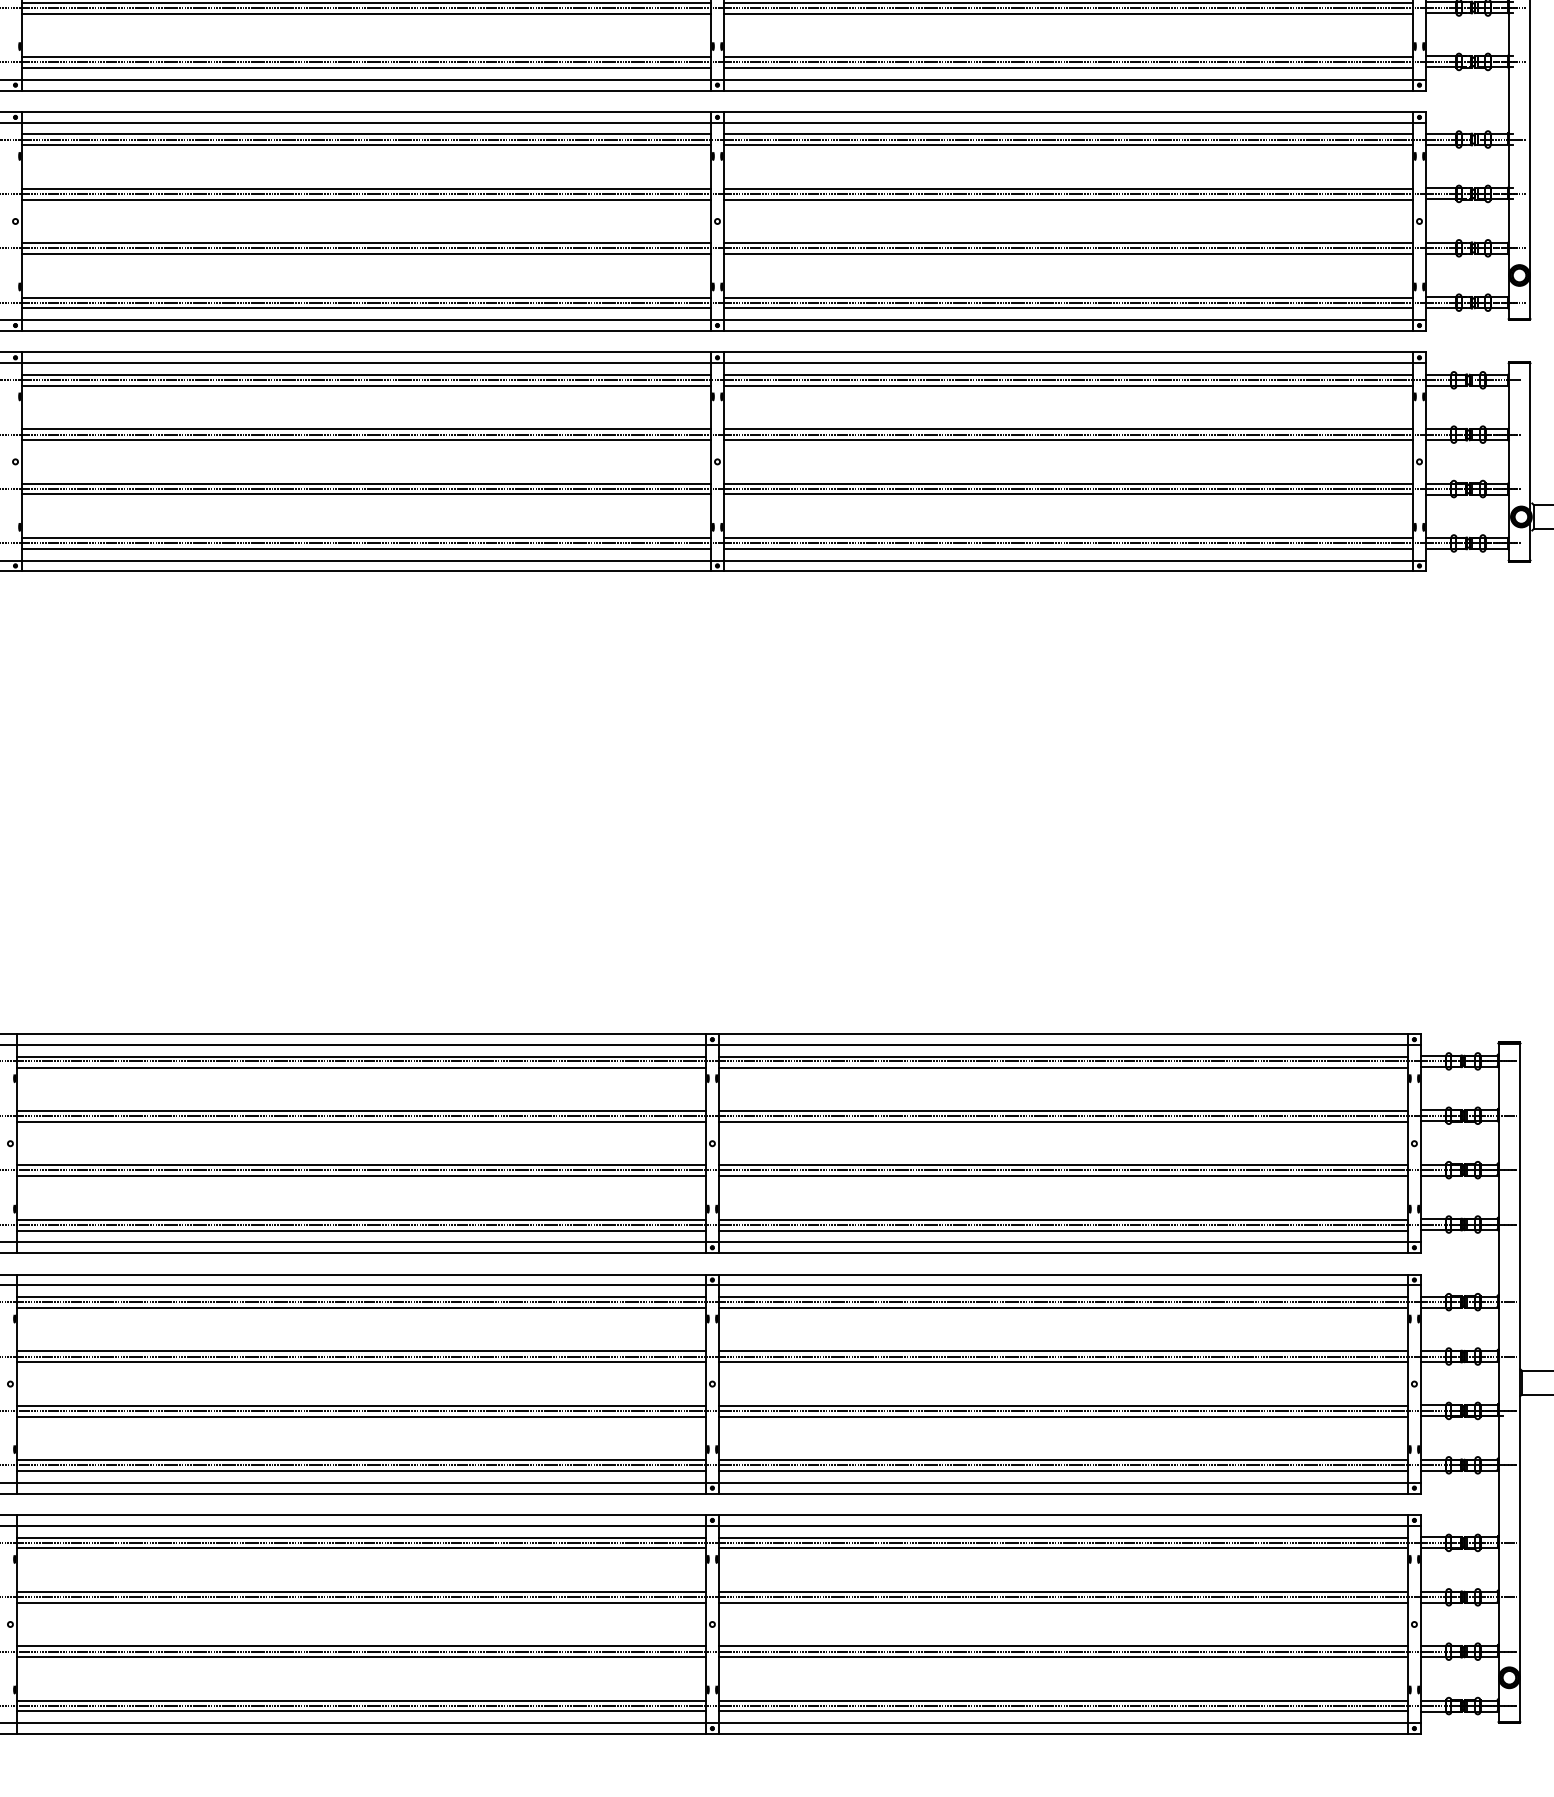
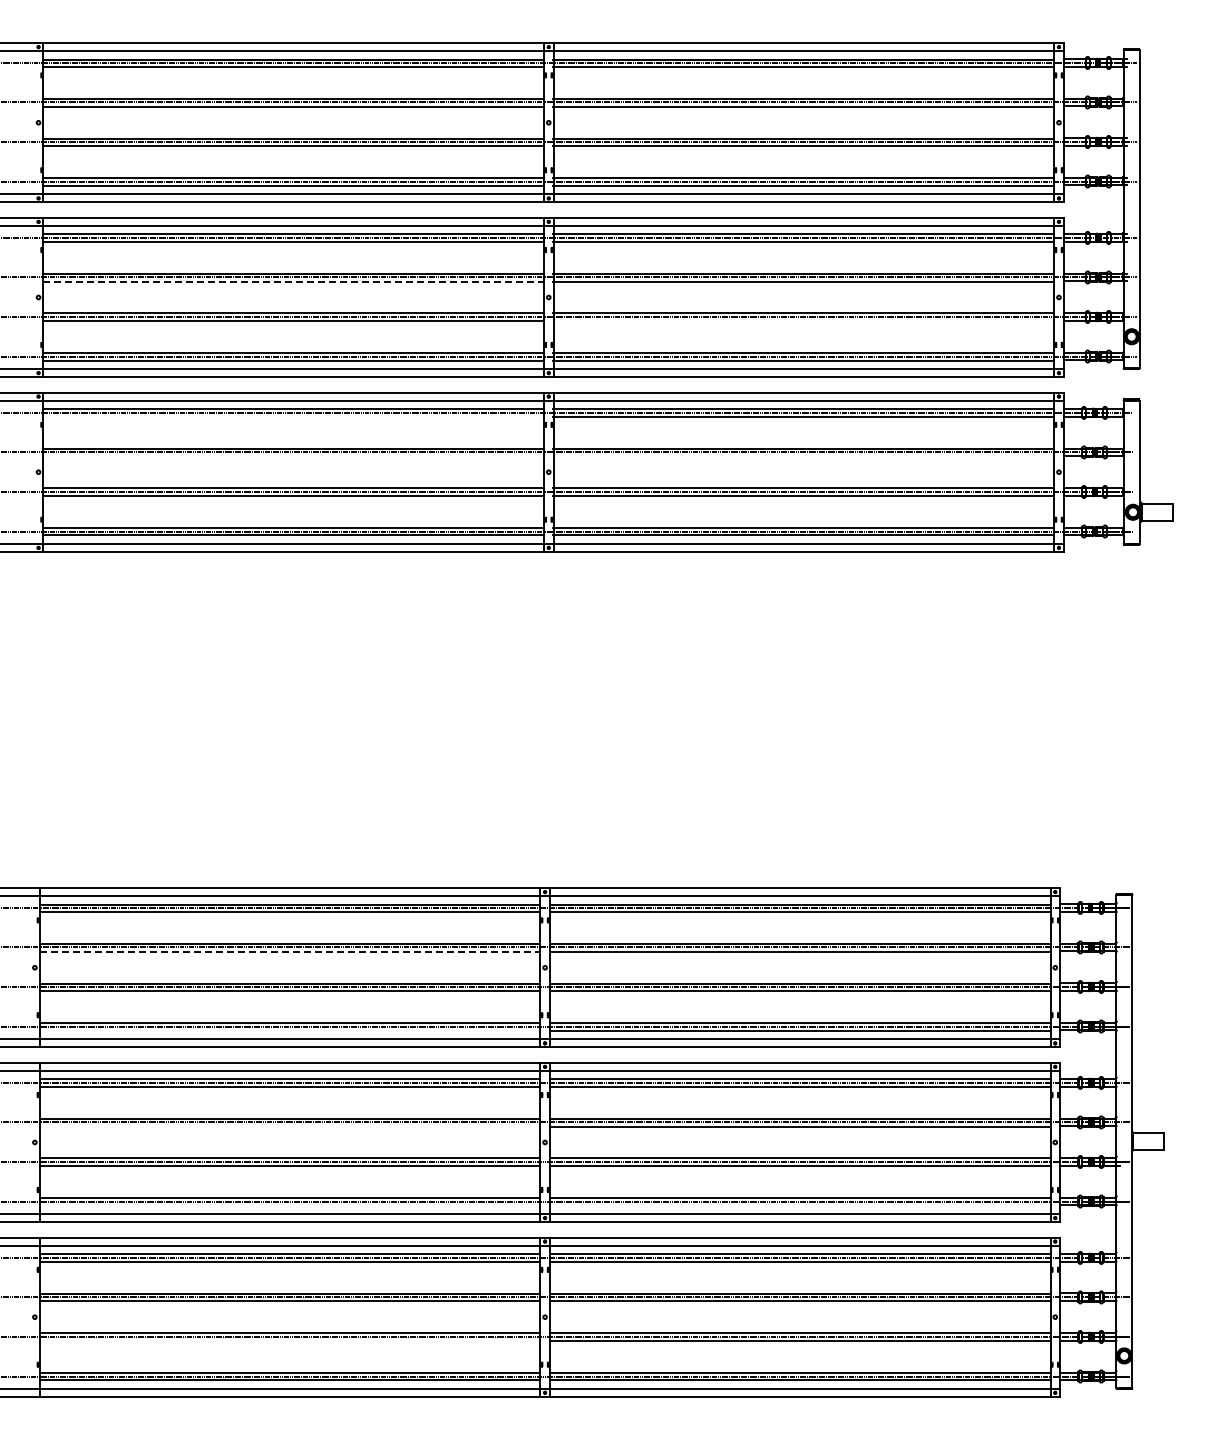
line: (367, 199) -> (294, 281), solid -> dashed
line: (1067, 254) -> (803, 321), removed
line: (366, 385) -> (293, 416), removed
line: (366, 440) -> (293, 456), removed
line: (1067, 440) -> (803, 456), removed
line: (362, 1121) -> (290, 951), solid -> dashed
line: (360, 1230) -> (289, 1030), removed
line: (360, 1362) -> (289, 1126), removed
line: (360, 1470) -> (289, 1205), removed
line: (1062, 1470) -> (799, 1205), removed
line: (360, 1656) -> (289, 1340), removed

